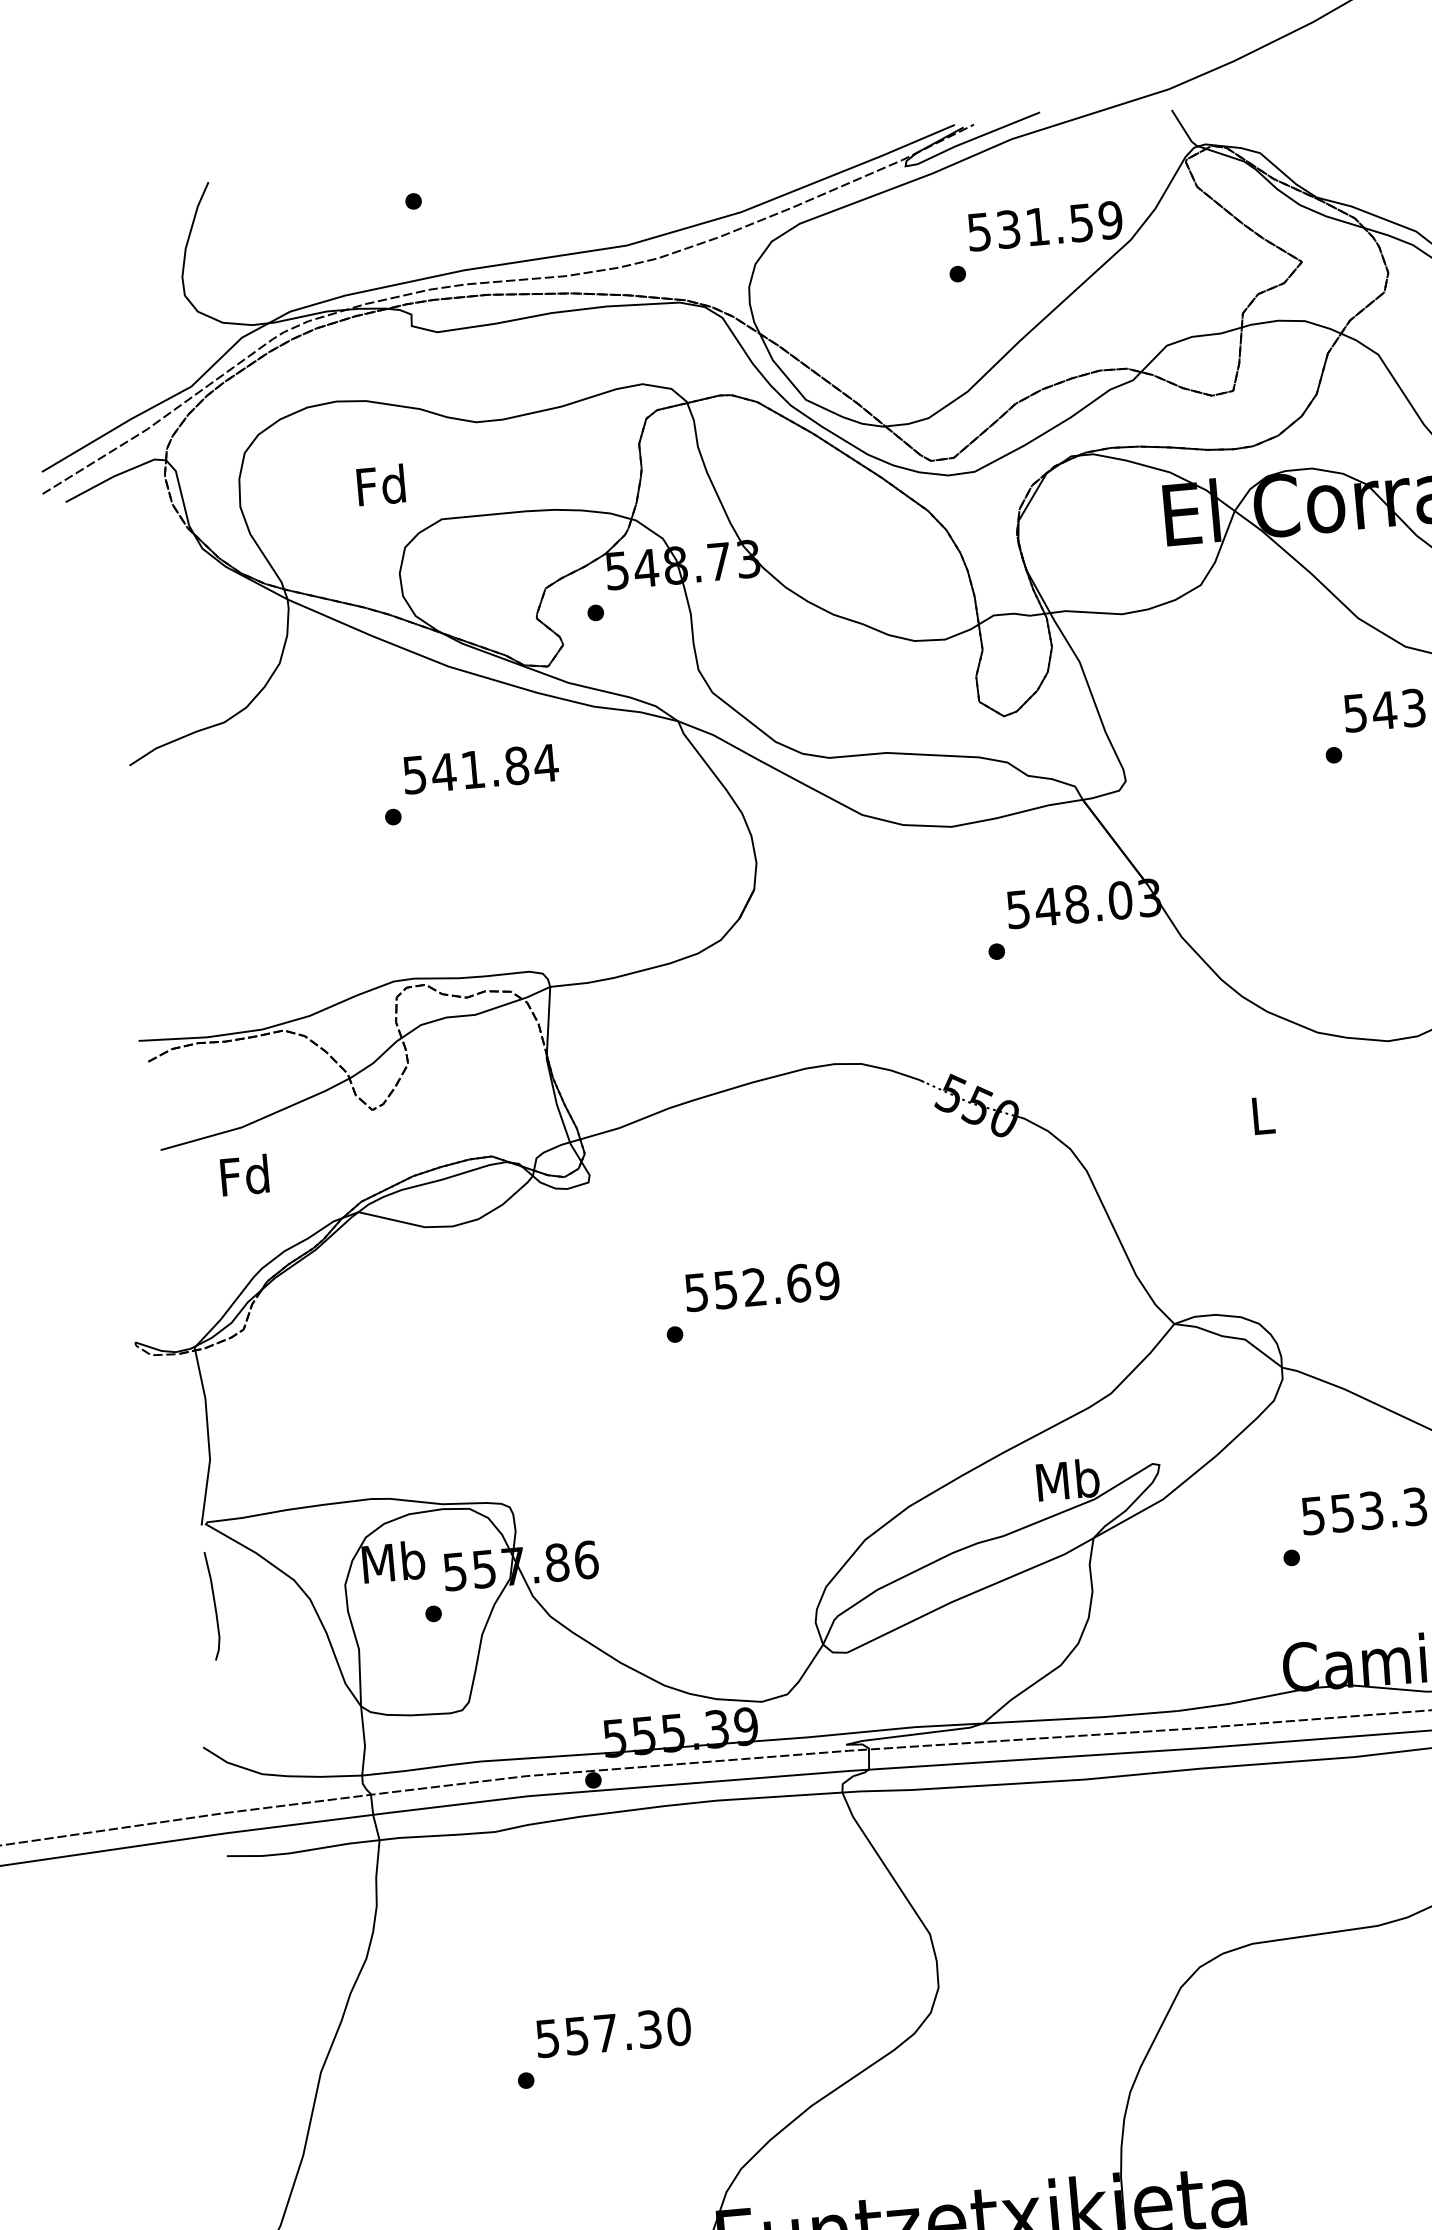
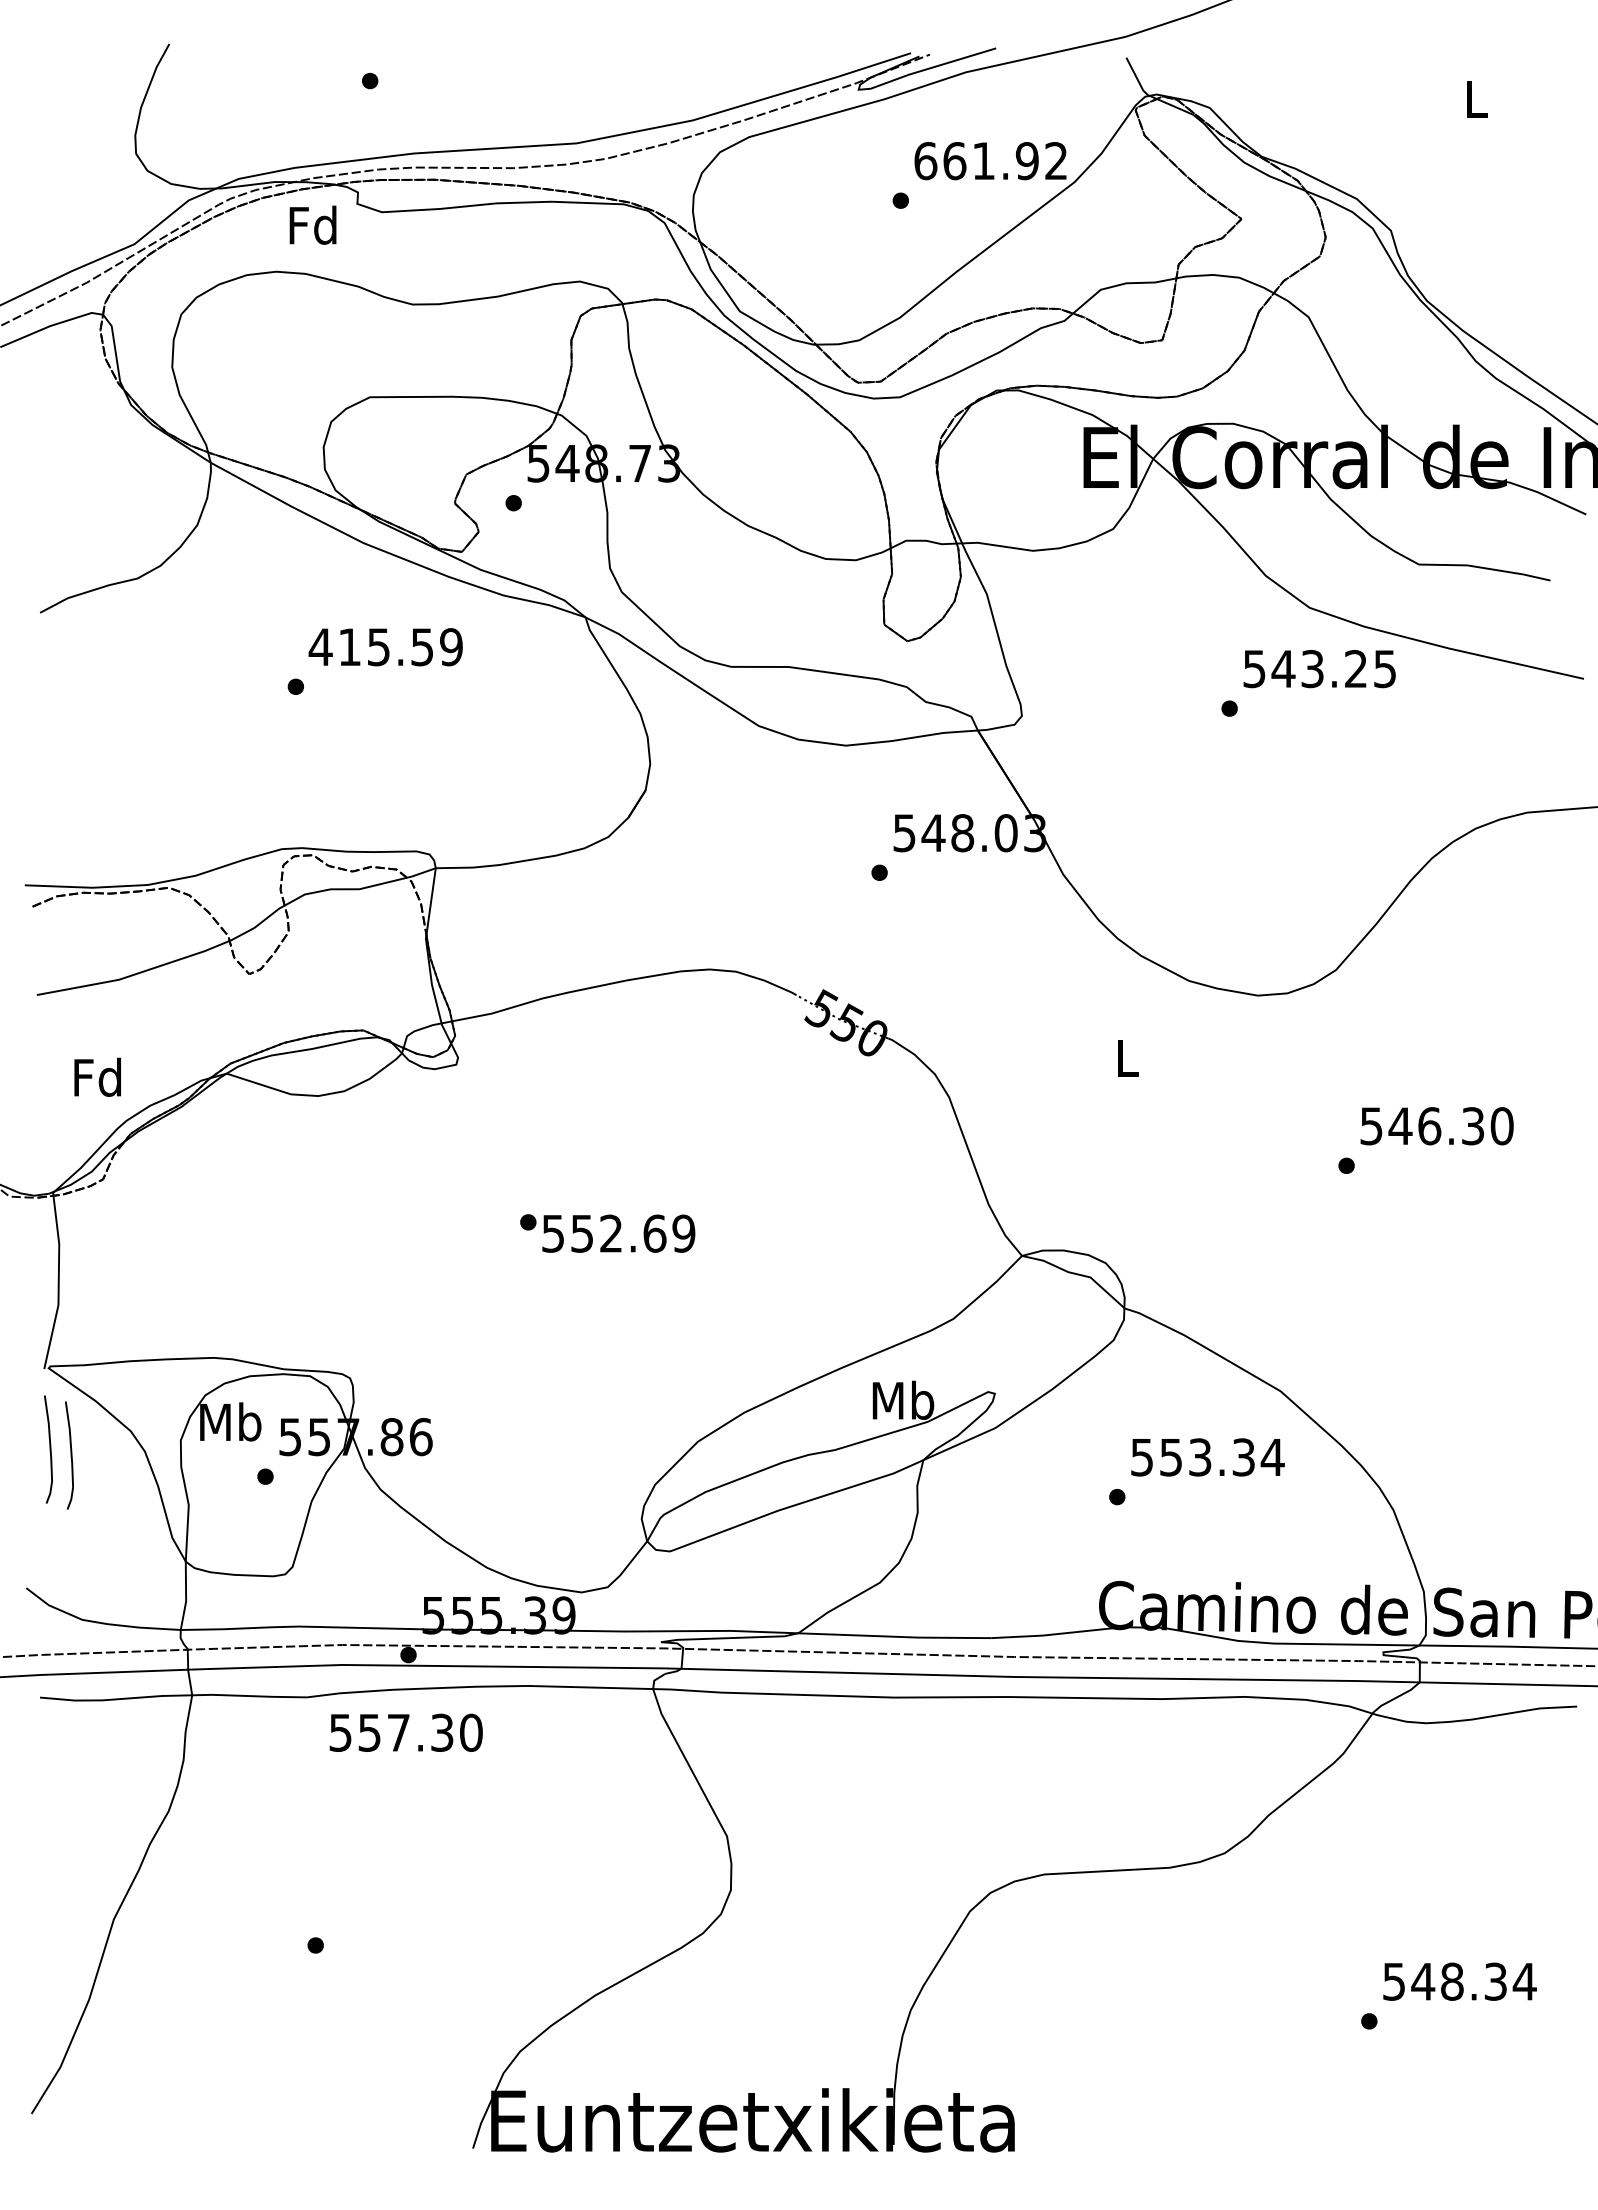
text: (1044, 226) -> (990, 161), 531.59 -> 661.92
text: (380, 484) -> (312, 224), moved
text: (479, 769) -> (385, 647), 541.84 -> 415.59
text: (244, 1174) -> (97, 1076), moved
text: (762, 1286) -> (618, 1233), moved
curve: (235, 1610) -> (70, 1455), added
text: (612, 2032) -> (405, 1732), moved

